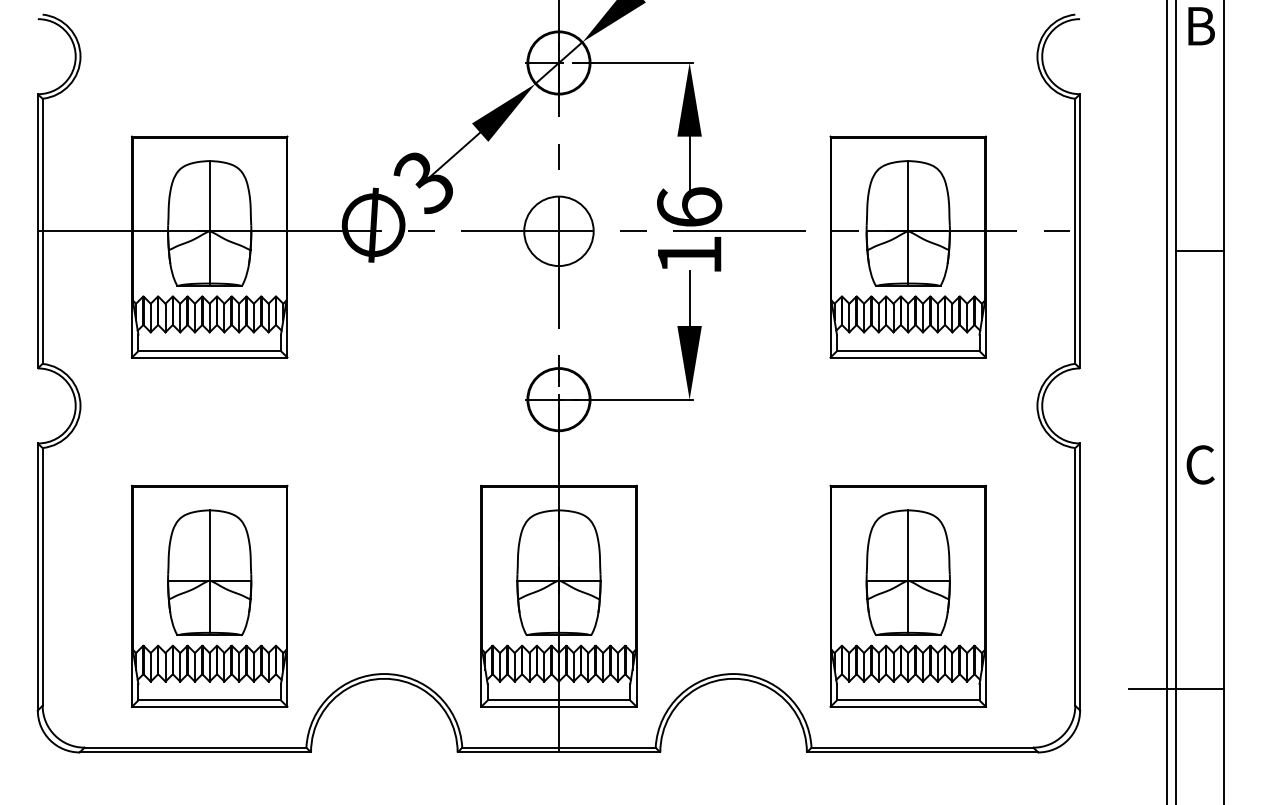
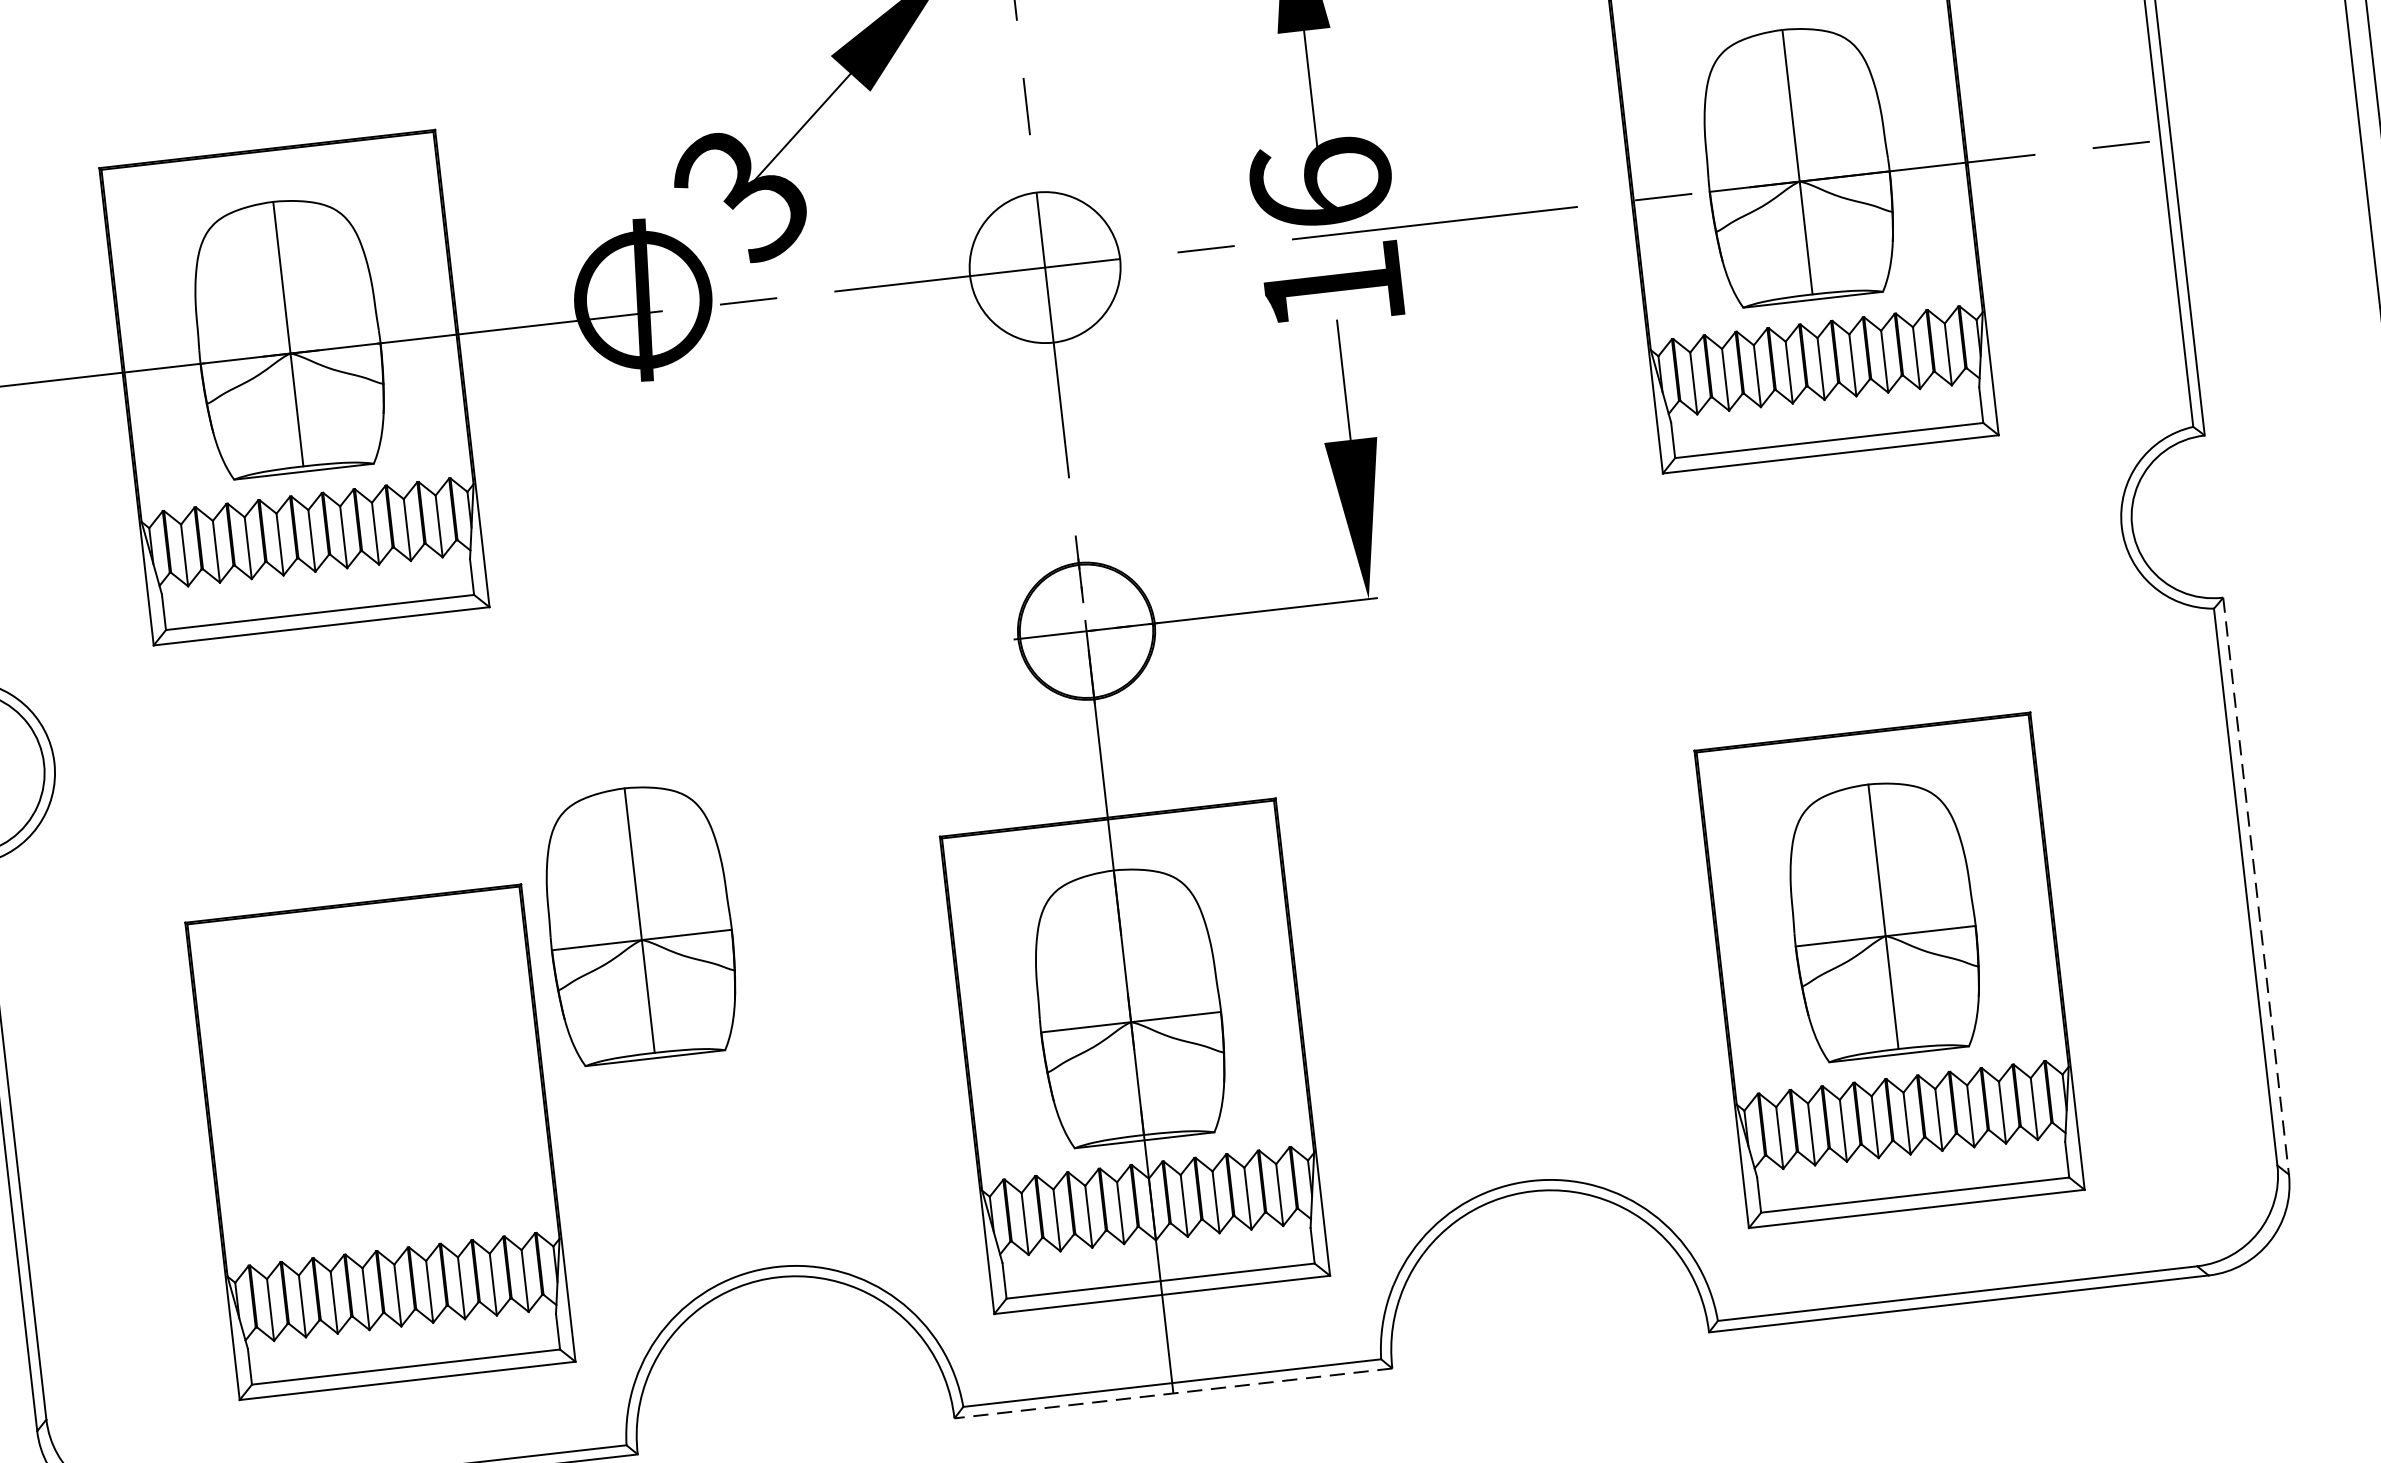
part: (209, 572) -> (639, 922), moved
line: (1080, 576) -> (2256, 884), solid -> dashed
line: (558, 752) -> (1172, 1393), solid -> dashed

